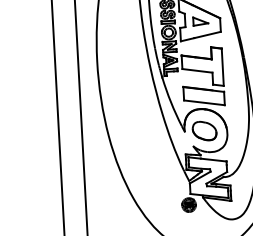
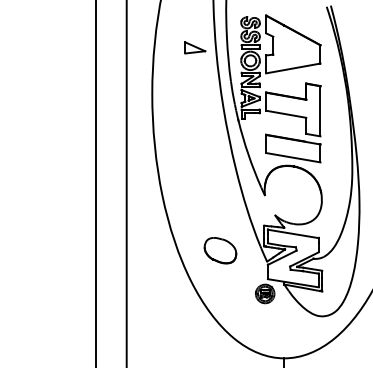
part: (200, 20) -> (195, 47), moved
part: (204, 130) -> (220, 250), moved

